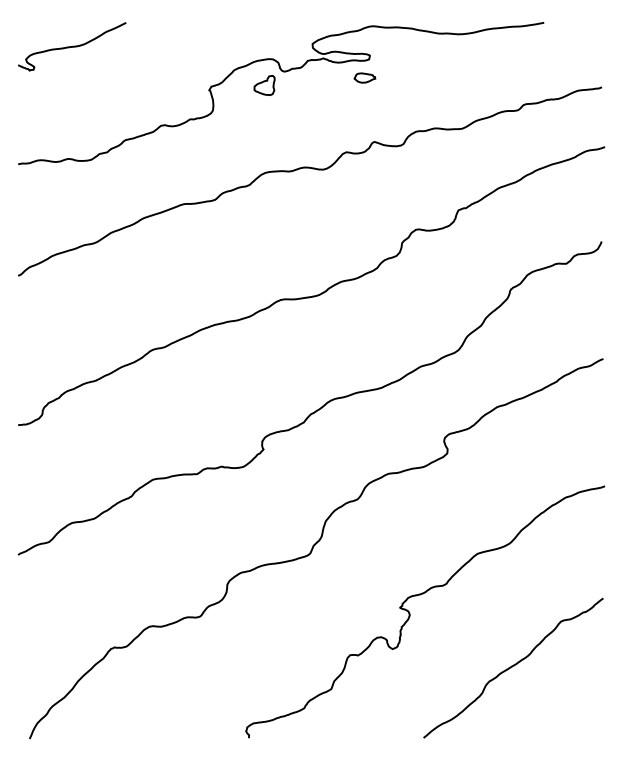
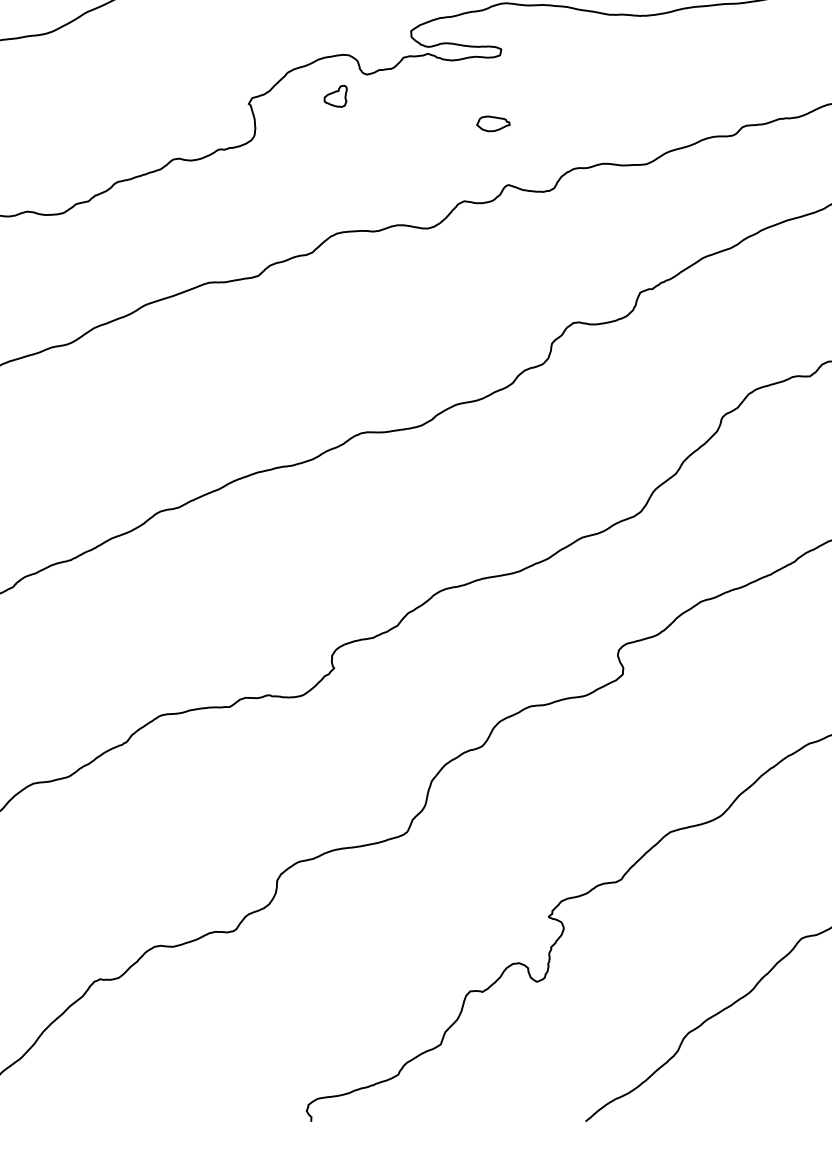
part: (364, 77) -> (492, 123), moved
part: (264, 85) -> (335, 96), size x0.7

